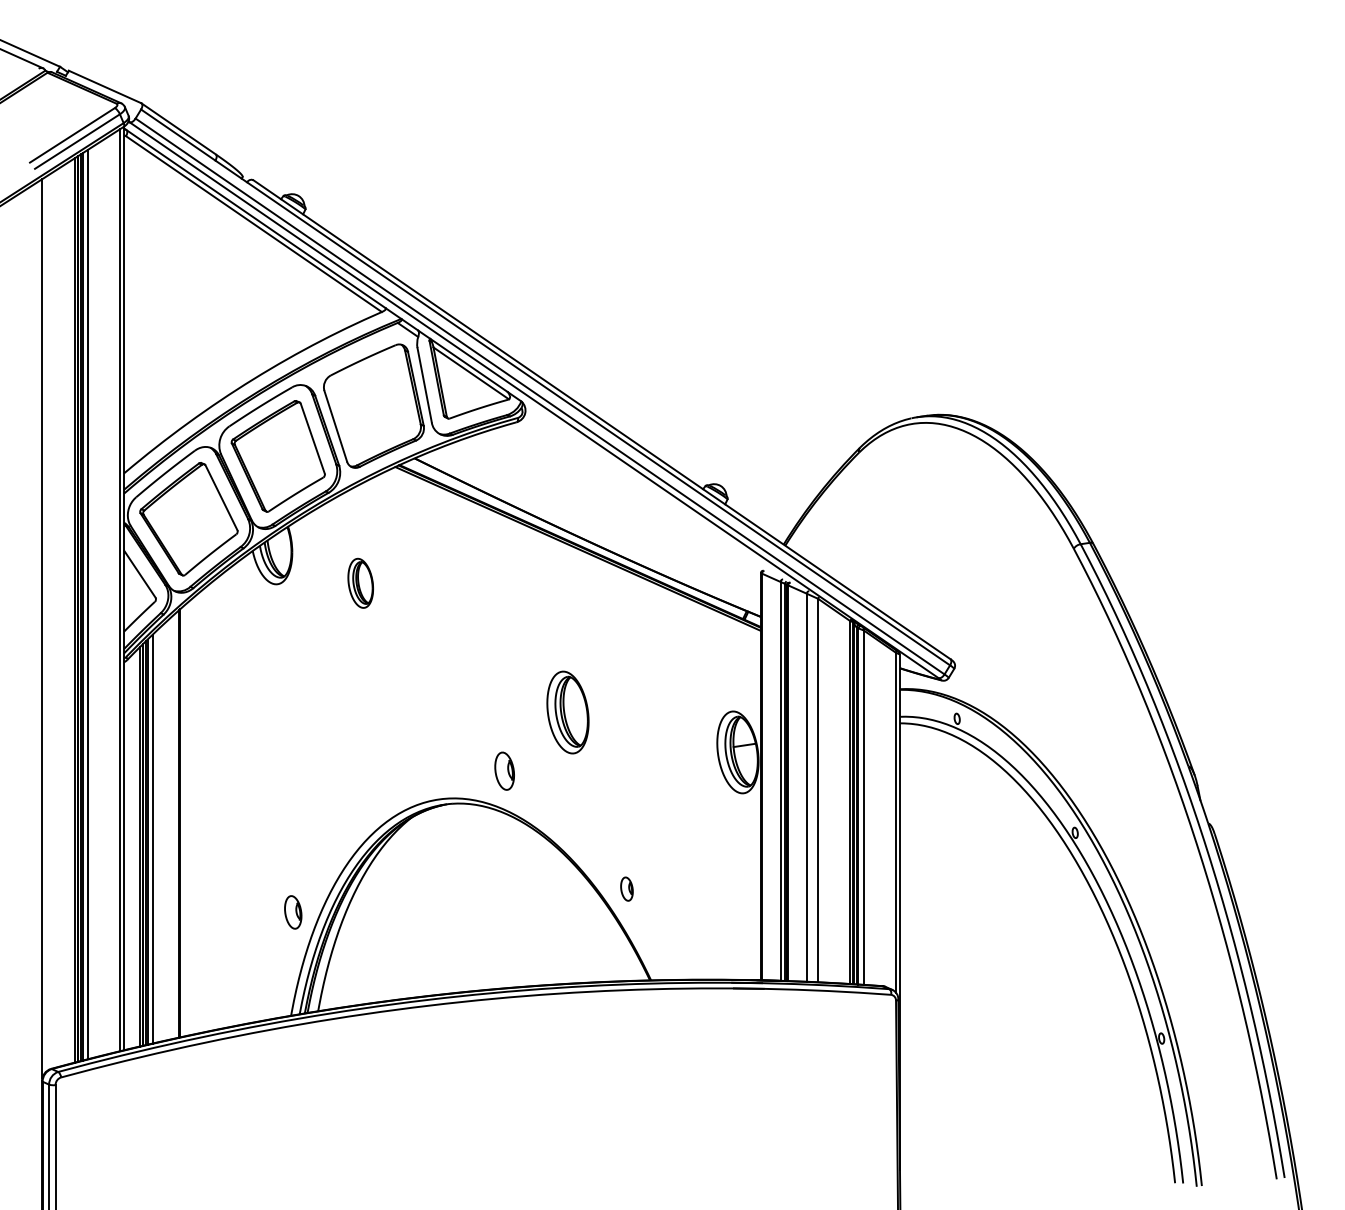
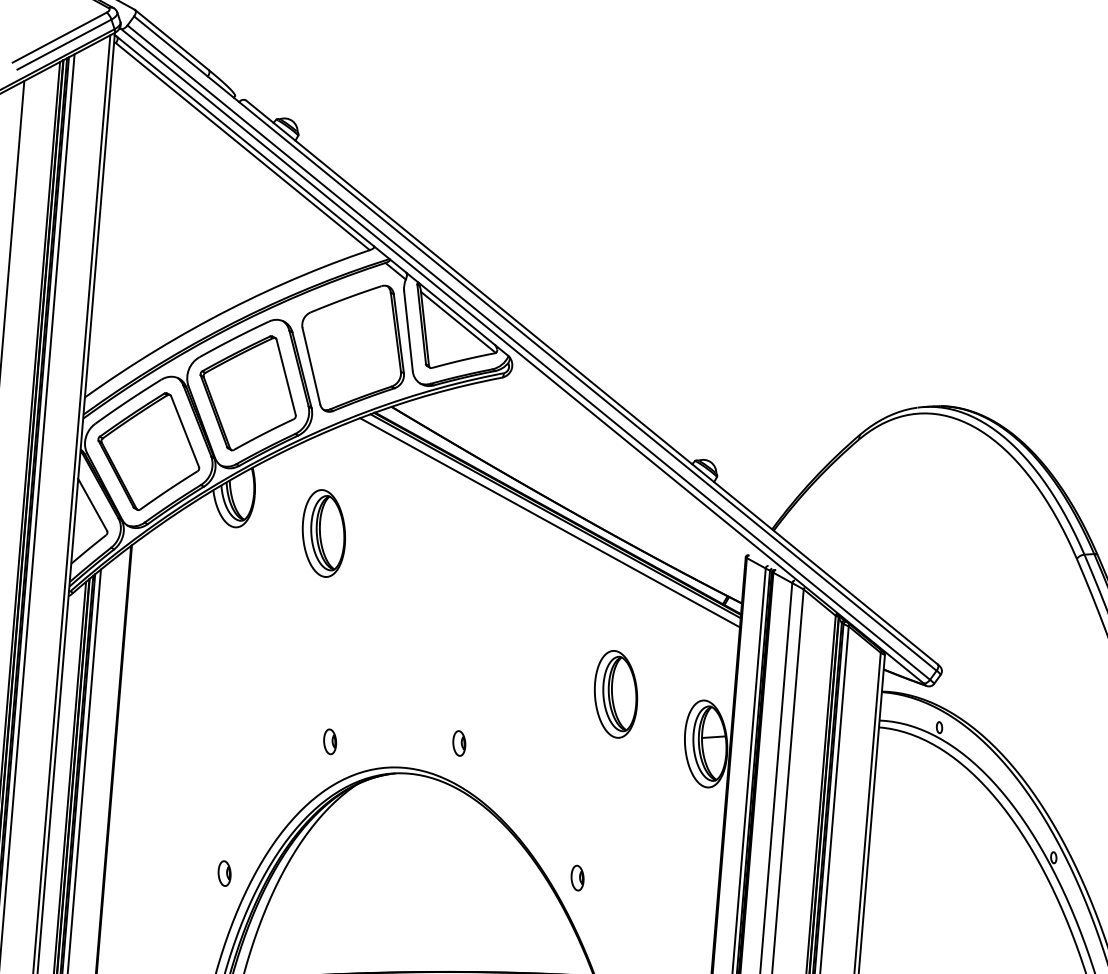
line: (572, 555) -> (549, 522), added
part: (360, 583) -> (323, 533), size x1.67
part: (567, 712) -> (615, 694), moved
part: (504, 770) -> (459, 742), size x0.62
part: (382, 779) -> (330, 741), added
part: (292, 911) -> (223, 872), size x0.71

